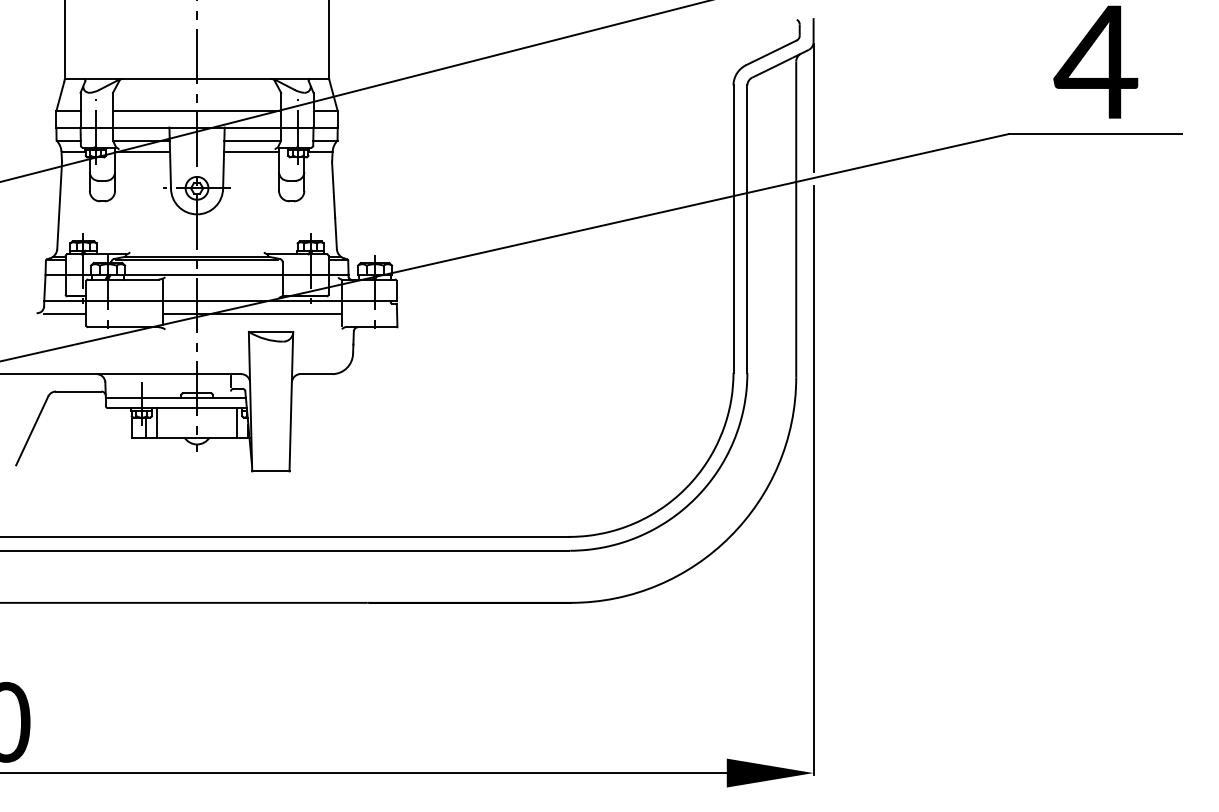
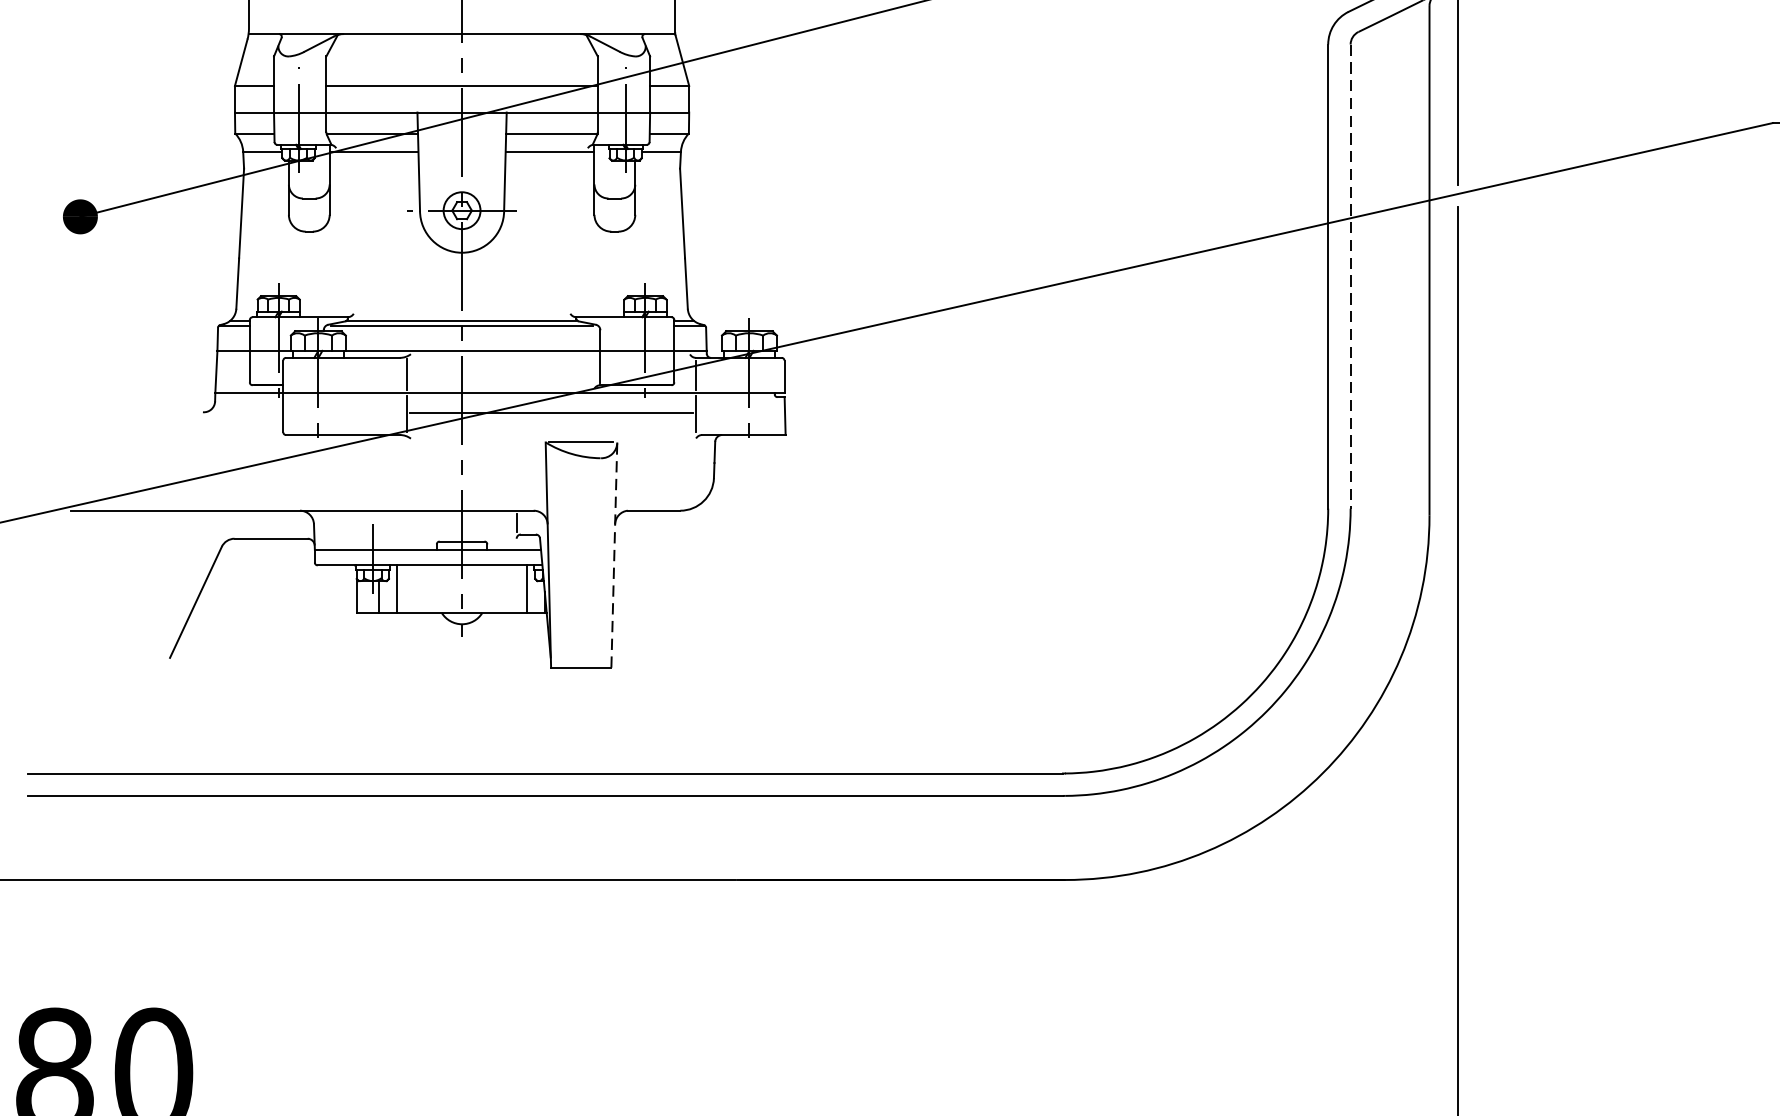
line: (747, 229) -> (1350, 277), solid -> dashed
line: (63, 313) -> (246, 412), removed
line: (291, 401) -> (614, 554), solid -> dashed

